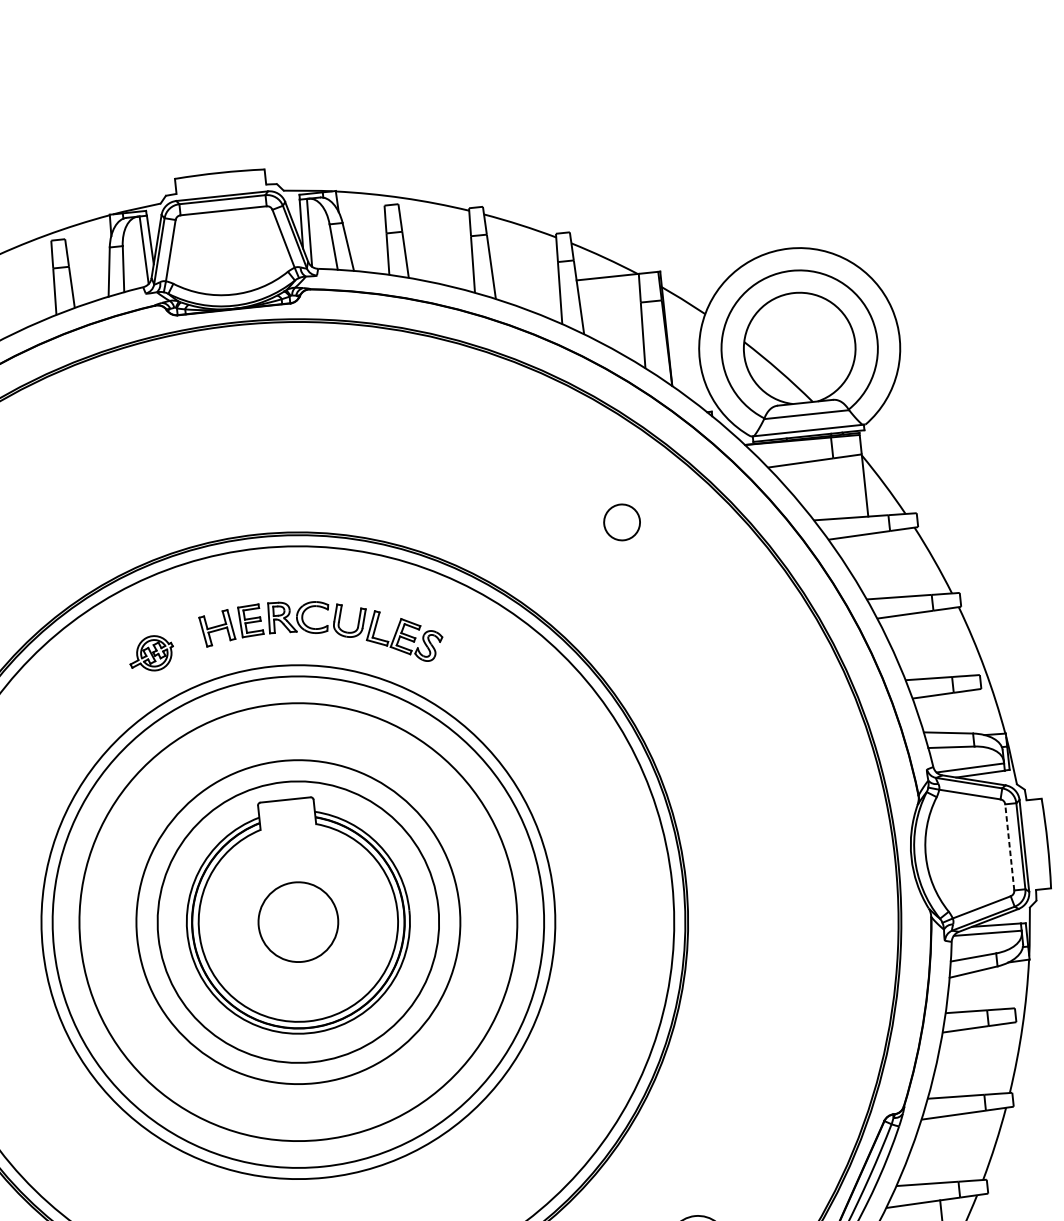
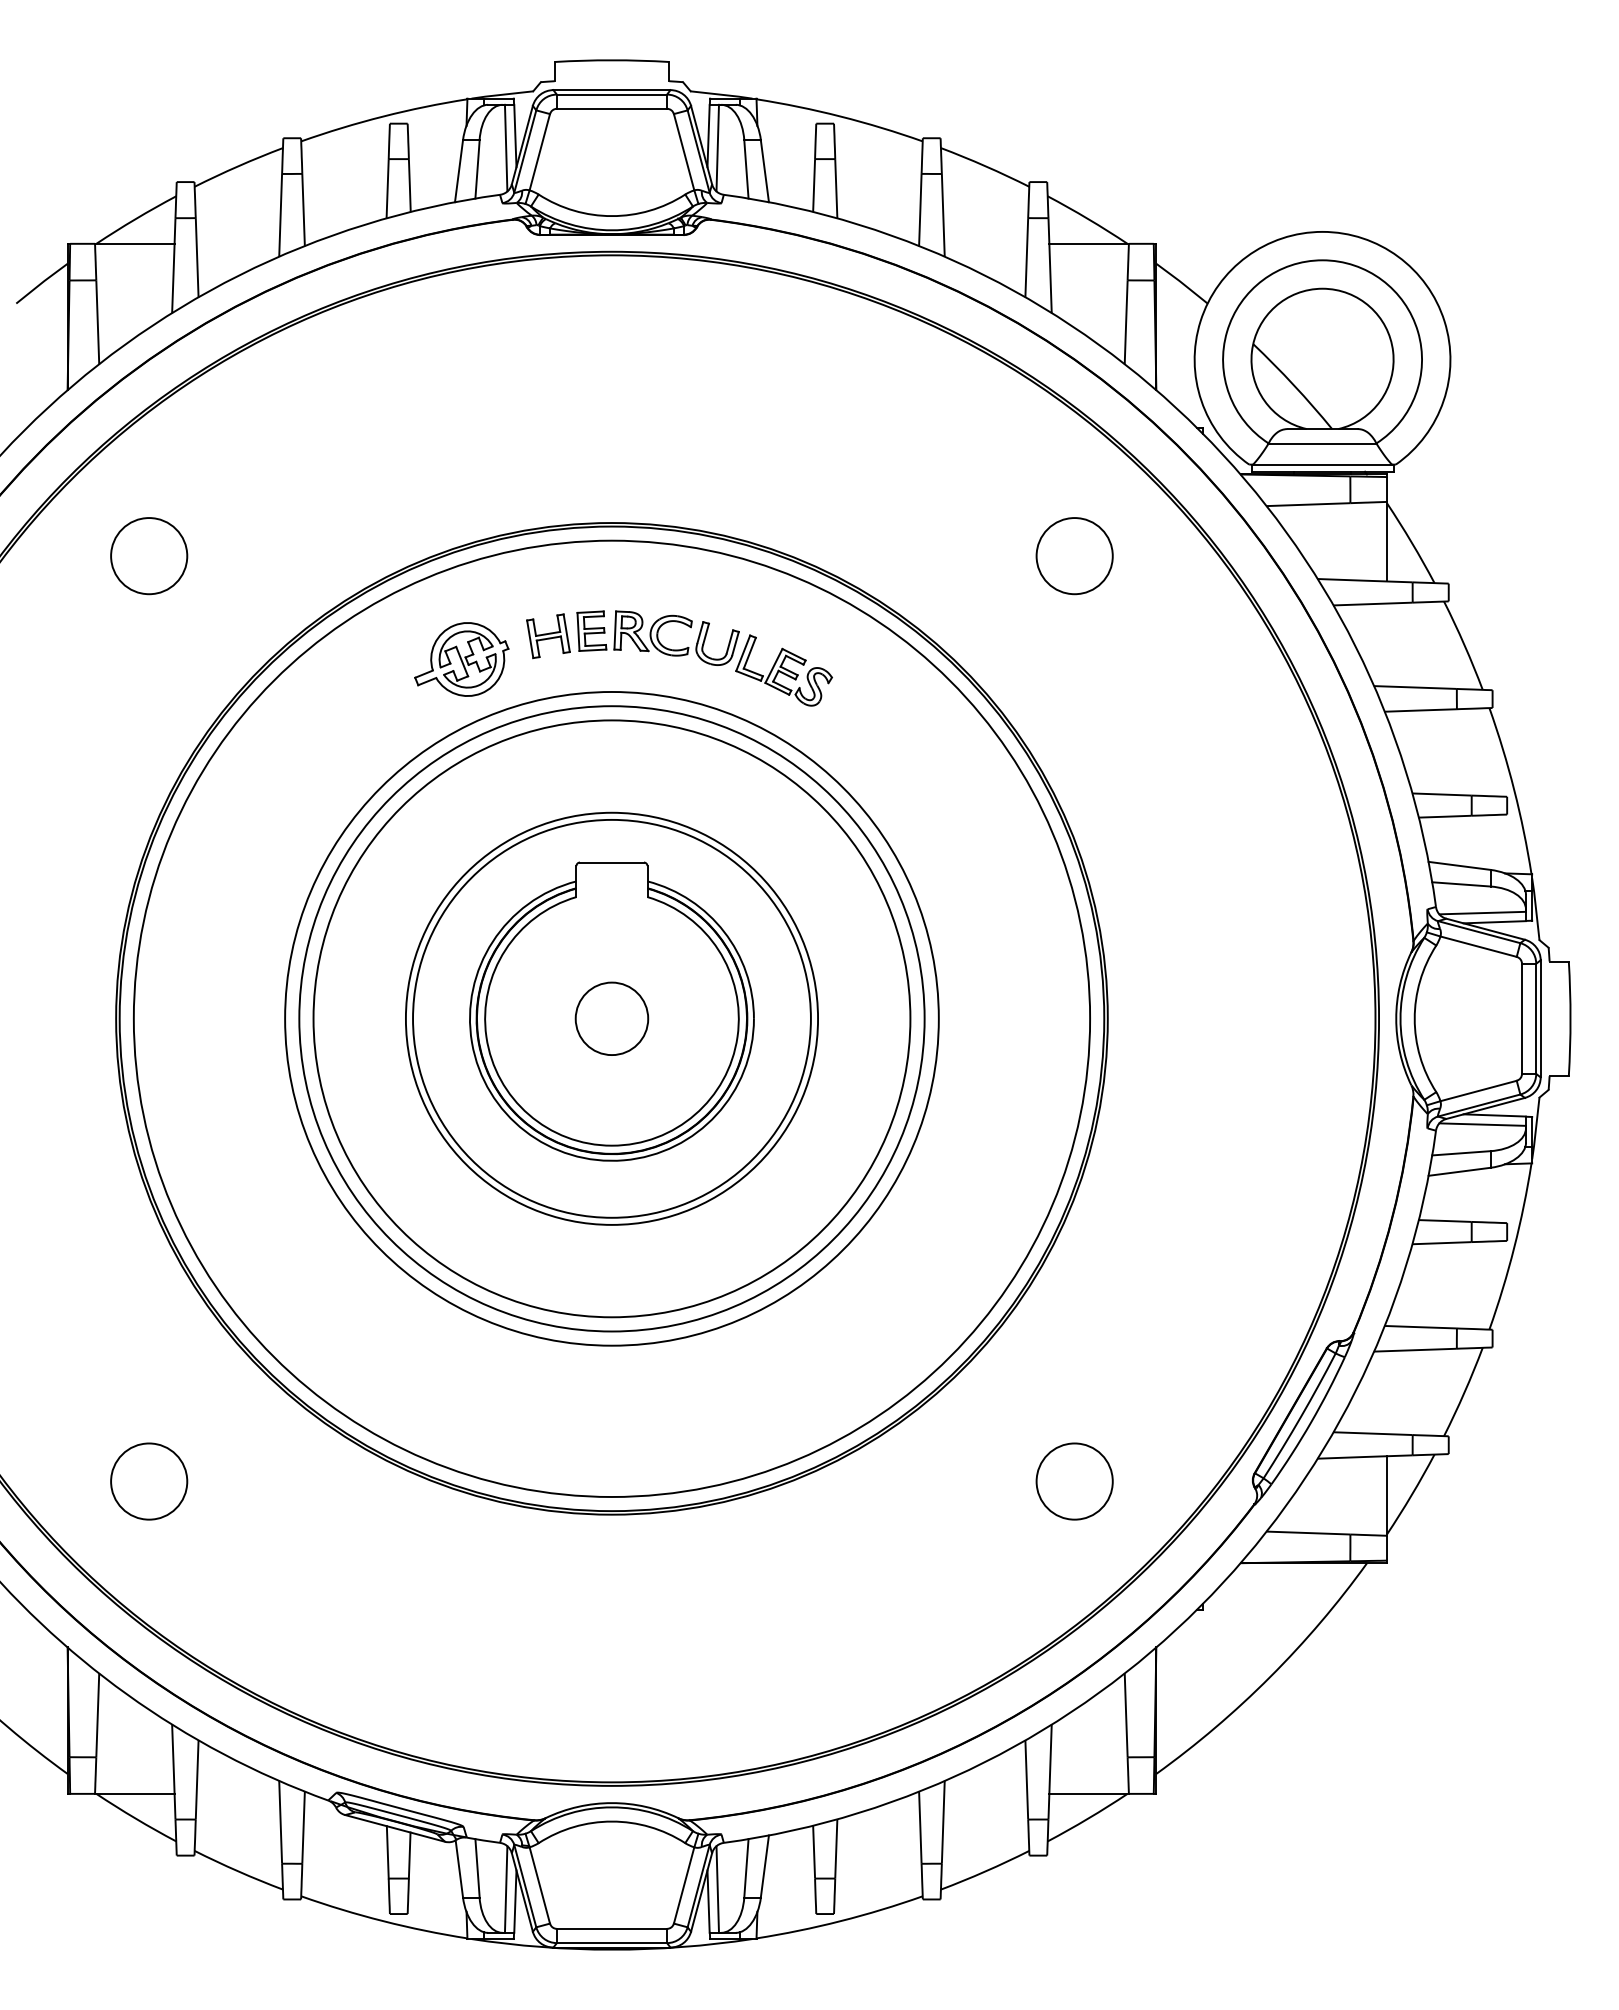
circle: (621, 522) -> (1074, 556), size x1.67
part: (151, 653) -> (461, 659), size x1.67
line: (1010, 847) -> (1522, 1018), dashed -> solid
circle: (298, 921) -> (611, 1018), size x0.71
circle: (298, 921) -> (611, 1018), size x0.71
circle: (298, 921) -> (611, 1018), size x1.67

